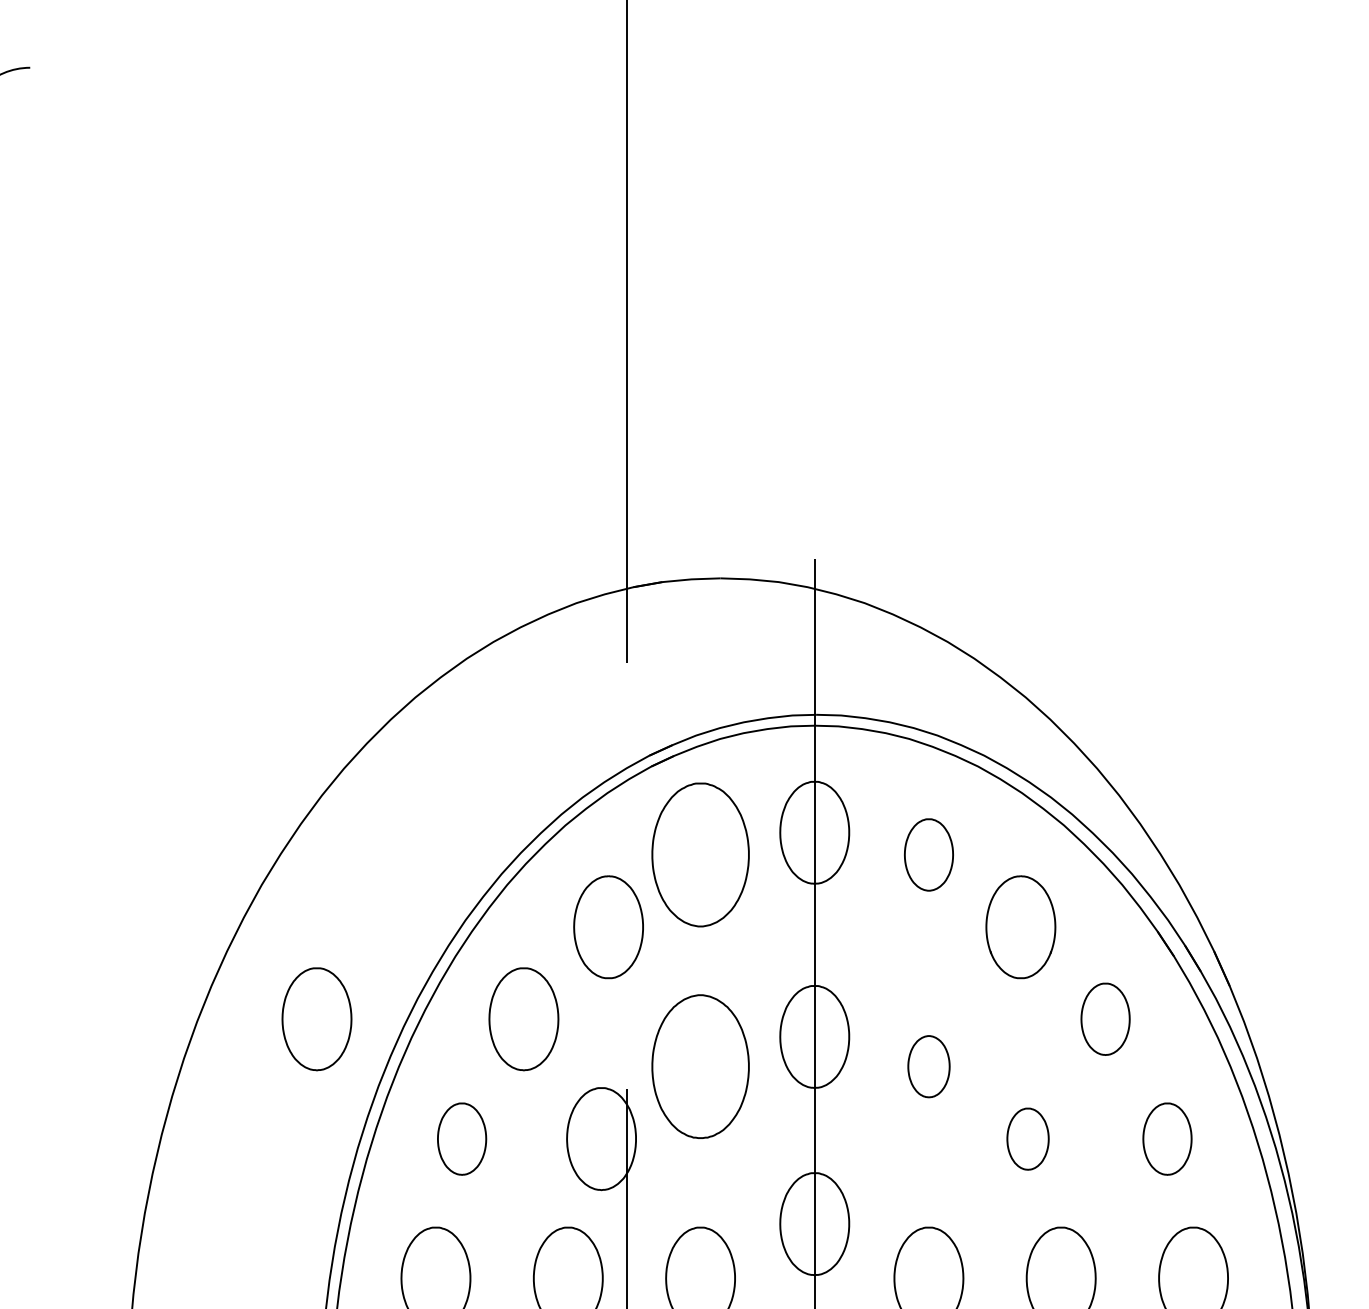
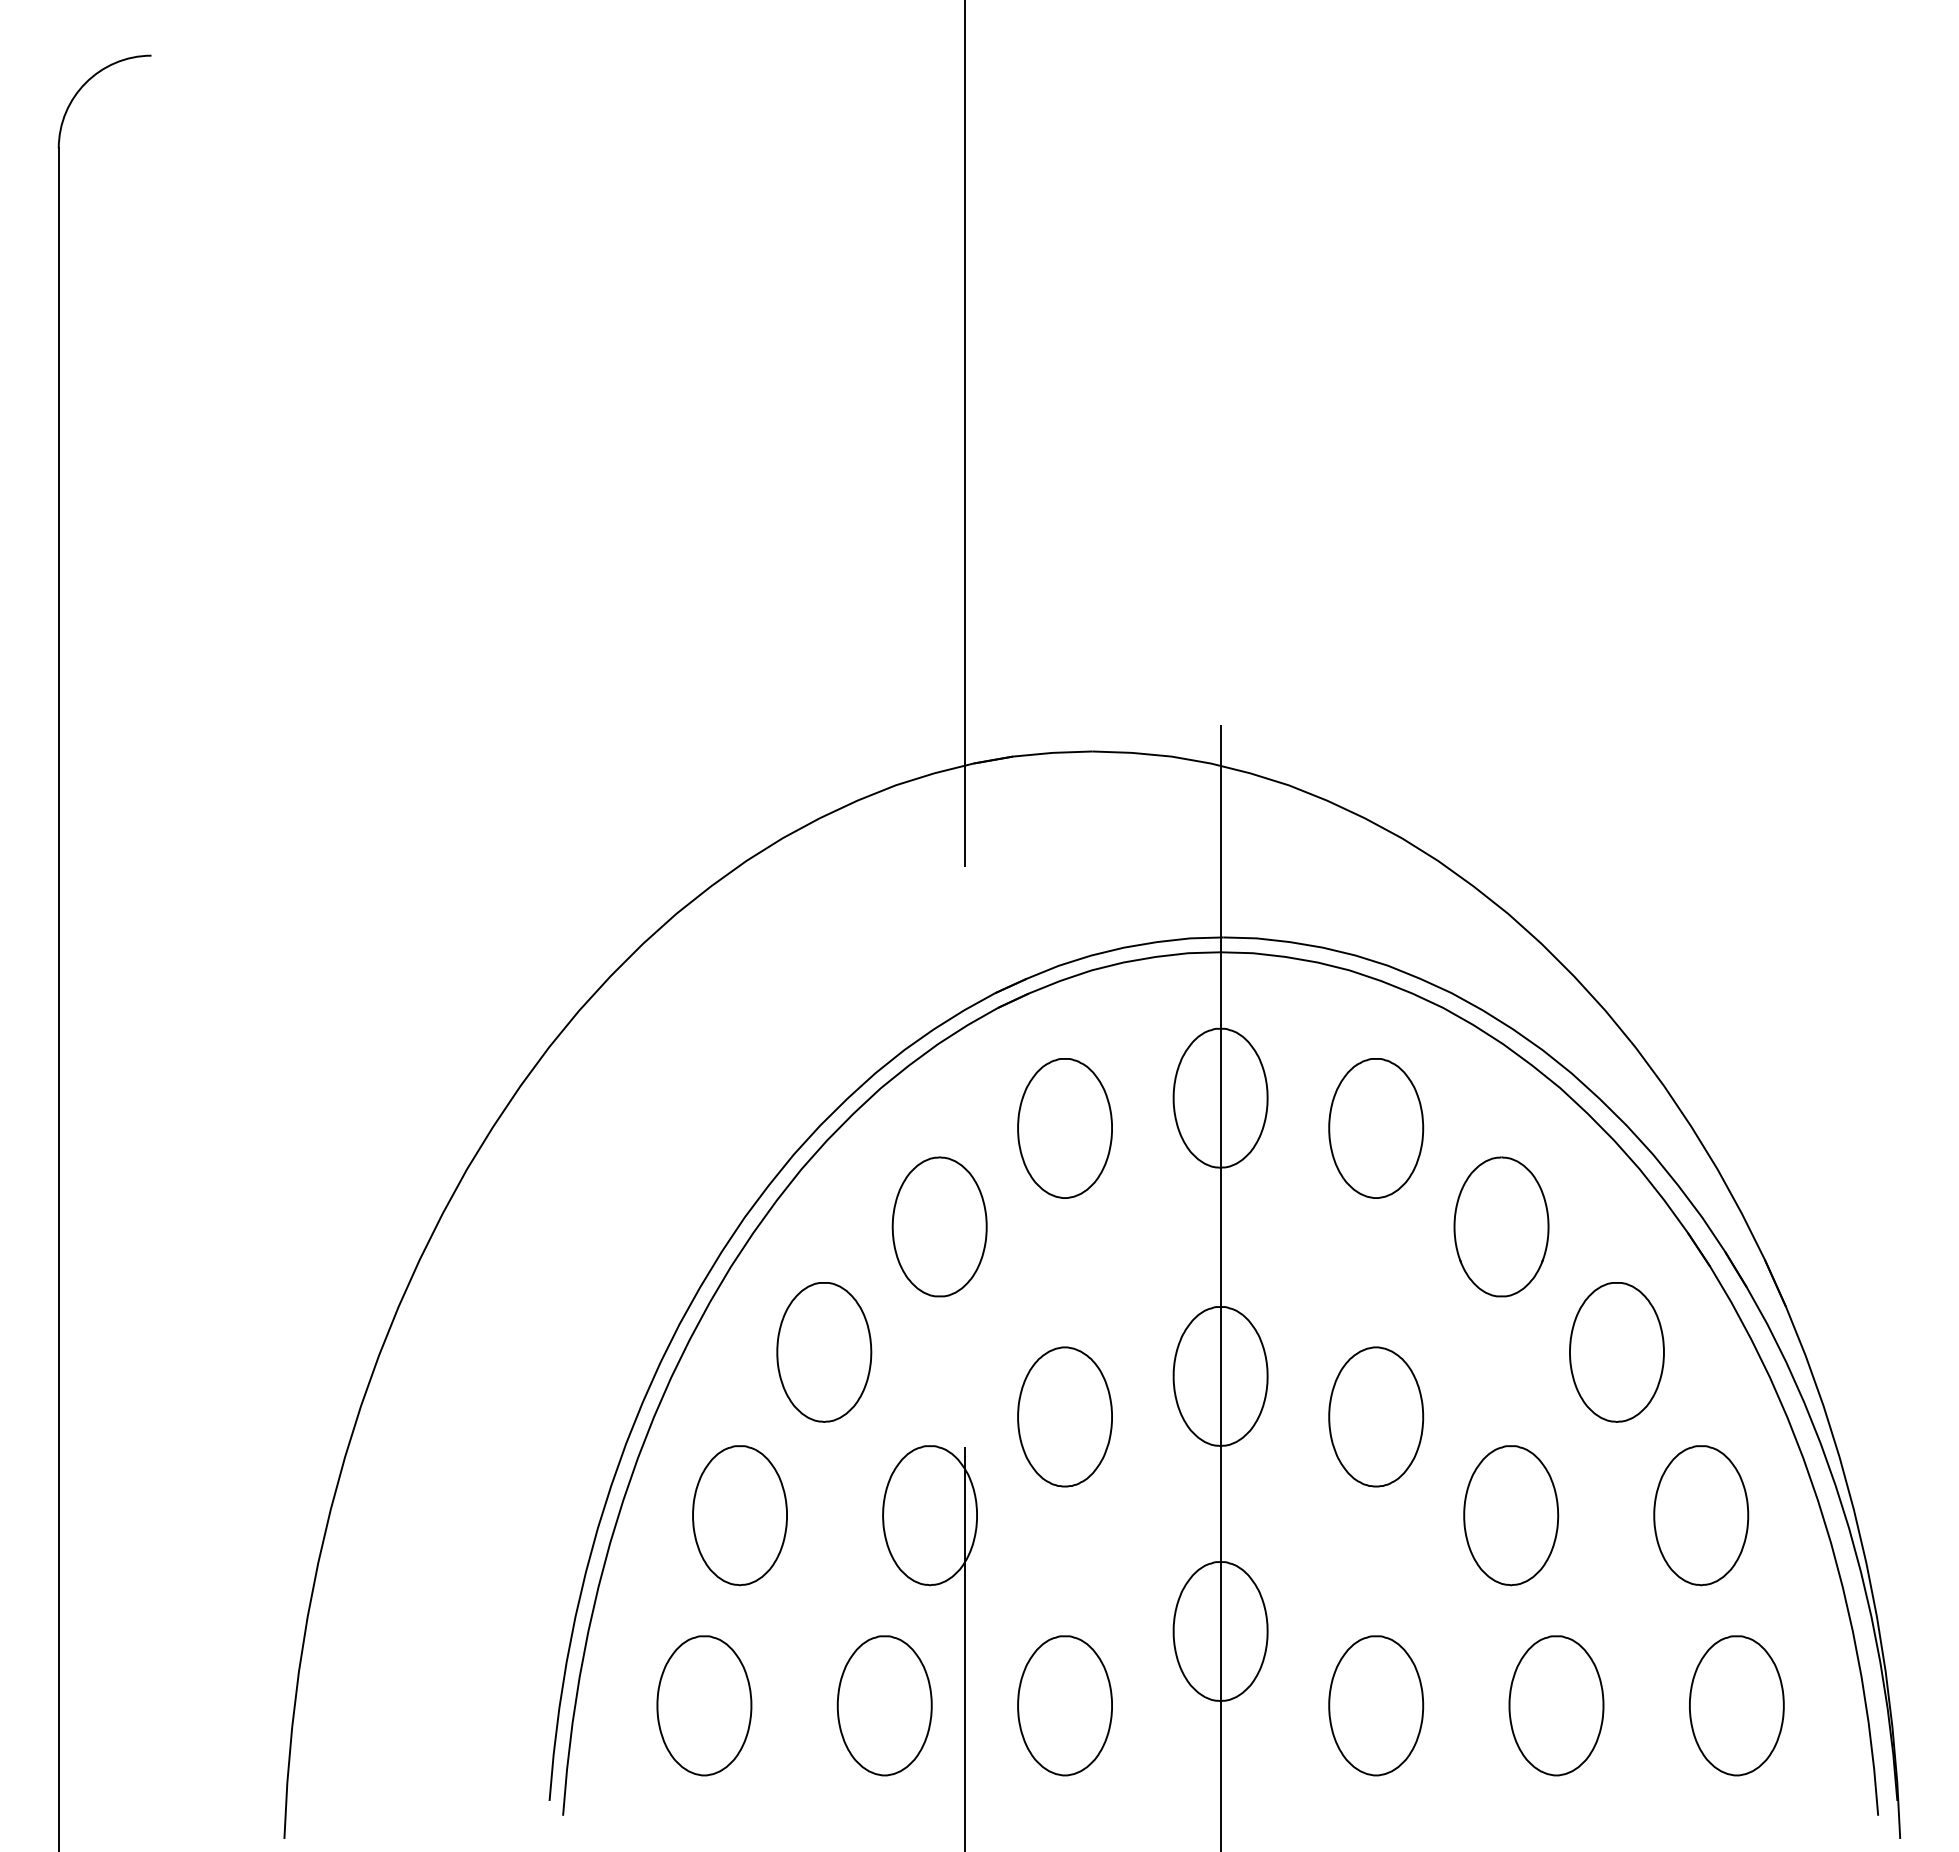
part: (700, 855) -> (1064, 1128), size x0.71
part: (929, 855) -> (1376, 1128), size x1.43
part: (317, 1019) -> (542, 1352), removed
part: (1105, 1019) -> (1616, 1352), size x1.43
part: (700, 1066) -> (1064, 1416), size x0.71
part: (929, 1066) -> (1376, 1416), size x1.67
part: (461, 1138) -> (739, 1515), size x1.43
part: (1028, 1138) -> (1511, 1515), size x1.67
part: (1167, 1138) -> (1701, 1515), size x1.43

